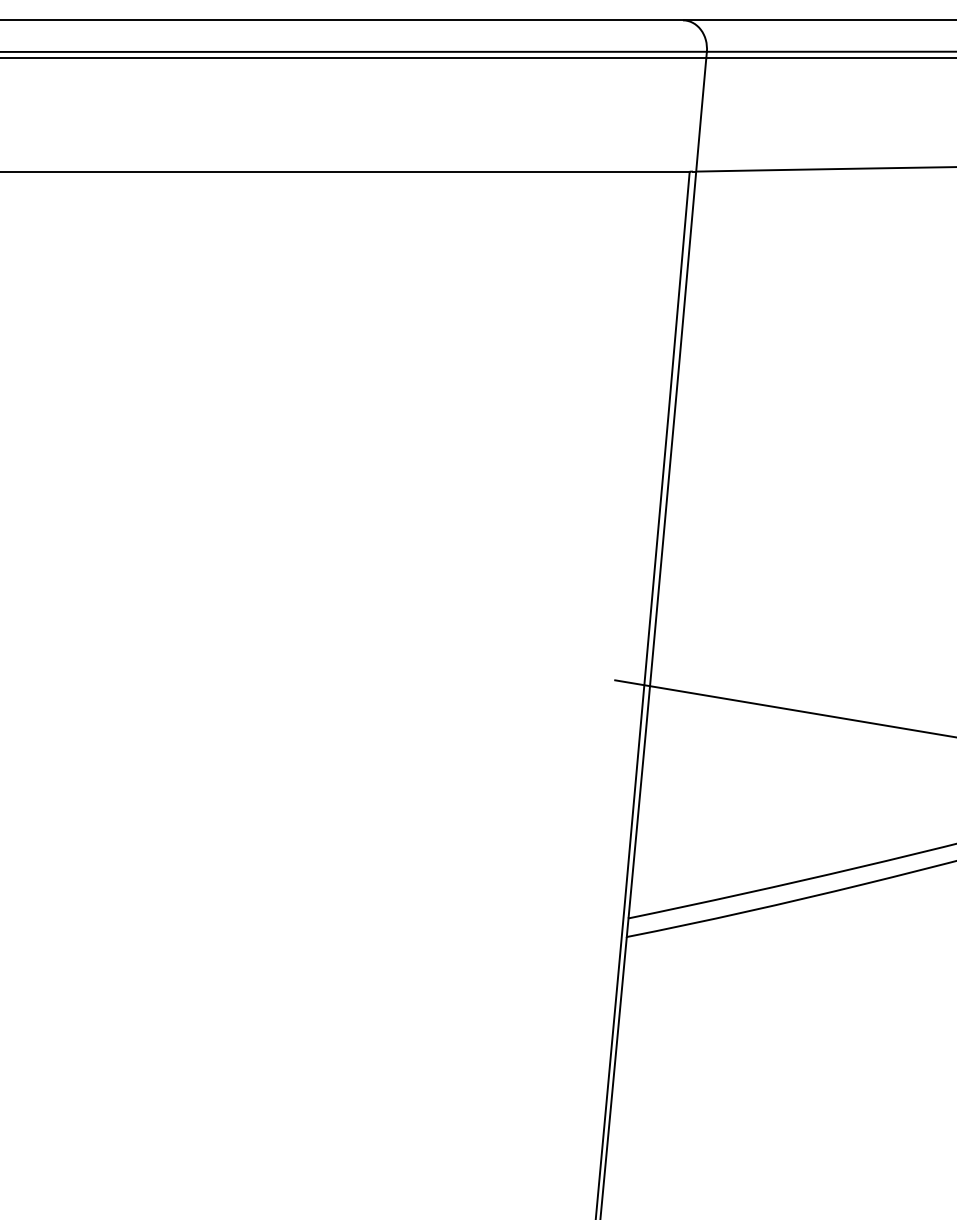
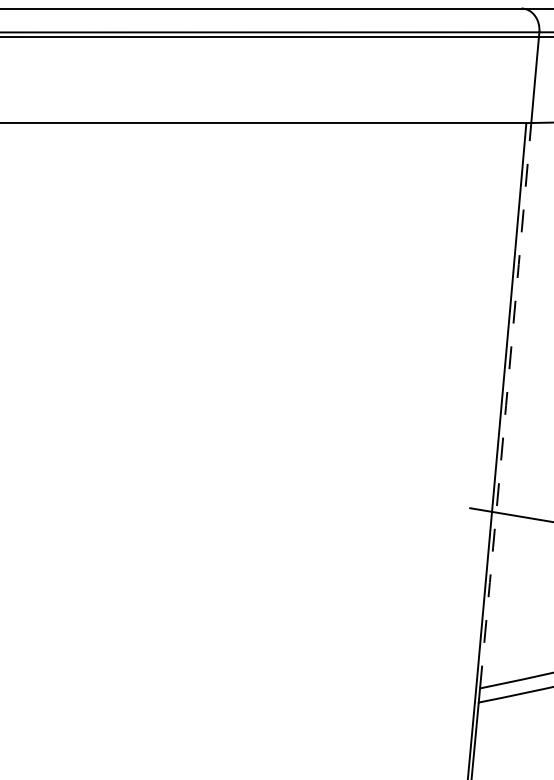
arc: (662, 545) -> (505, 406), solid -> dashed

